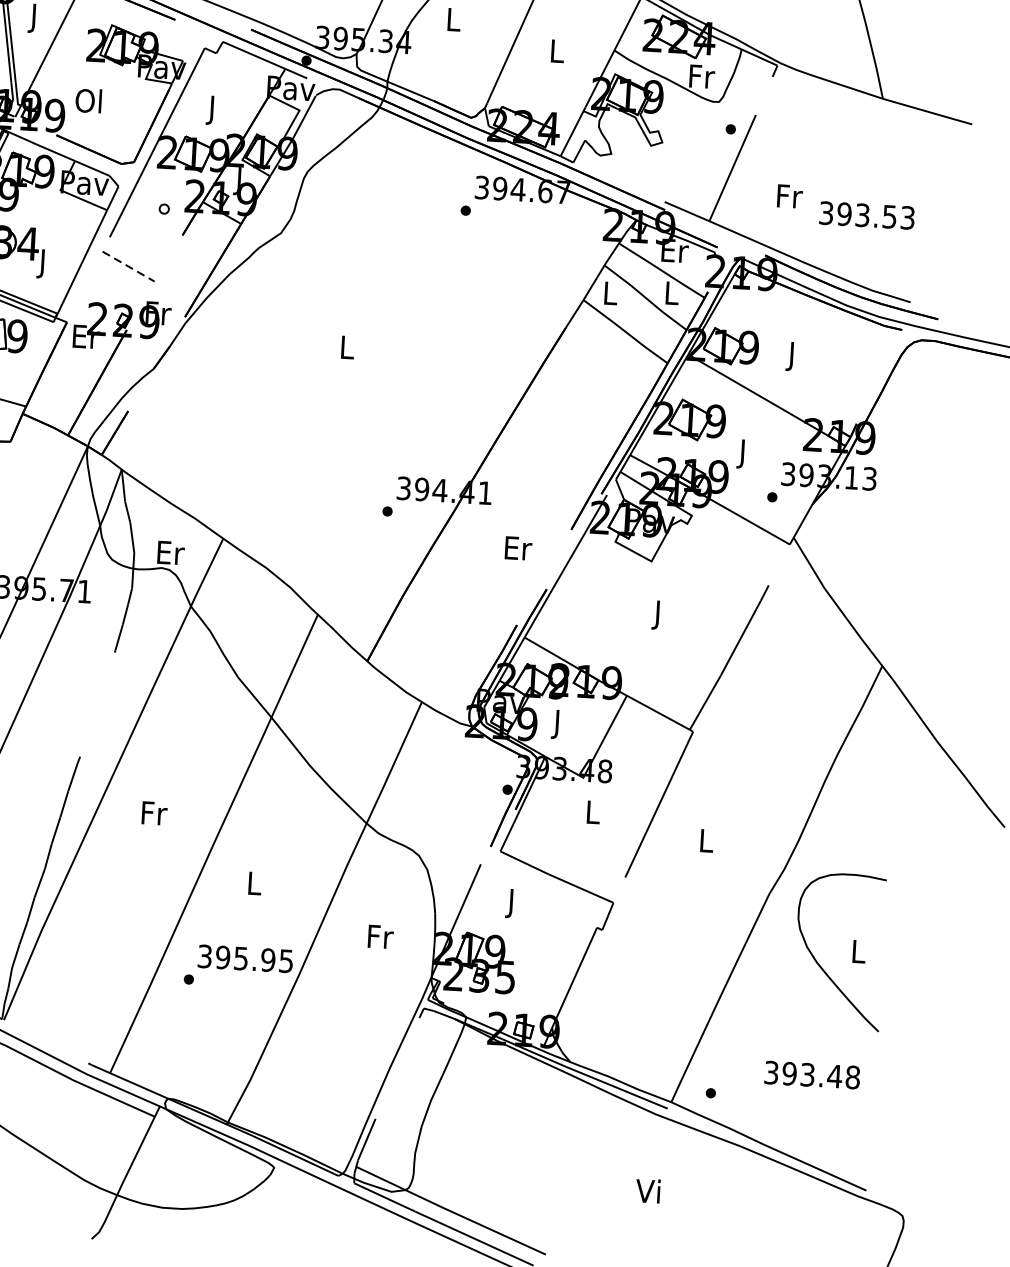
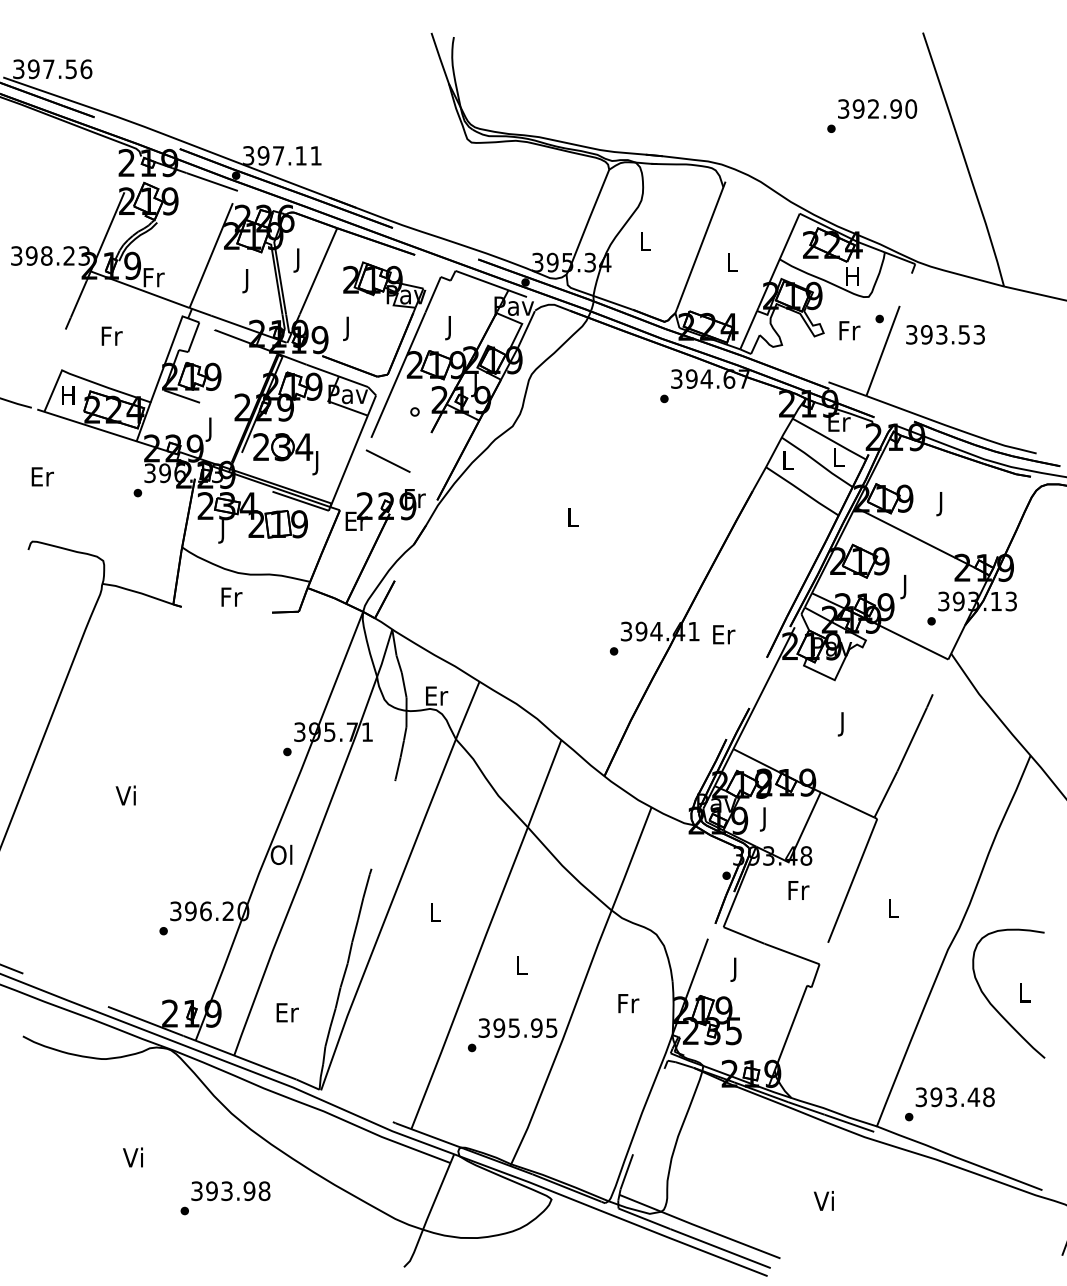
text: (702, 76) -> (853, 276), Fr -> H
text: (87, 103) -> (346, 328), Ol -> J
text: (789, 196) -> (849, 330), moved
text: (867, 215) -> (945, 334), moved
line: (128, 266) -> (388, 461), dashed -> solid
text: (518, 548) -> (724, 634), moved
text: (154, 812) -> (435, 911), Fr -> L
text: (593, 812) -> (798, 890), L -> Fr
text: (811, 1075) -> (954, 1097), moved
text: (647, 1190) -> (823, 1200), moved

